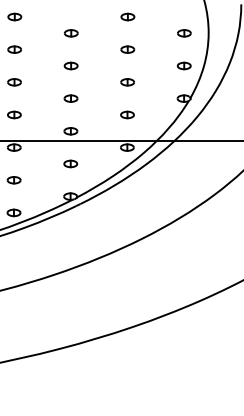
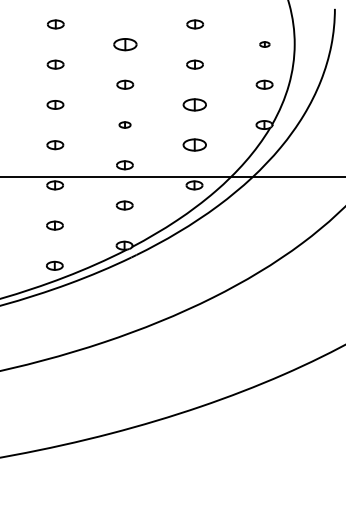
part: (71, 33) -> (125, 44), size x1.4
part: (184, 33) -> (264, 44), size x0.6
part: (127, 81) -> (194, 104), size x1.4
part: (70, 98) -> (124, 124), size x0.7
part: (127, 115) -> (194, 145), size x1.4

